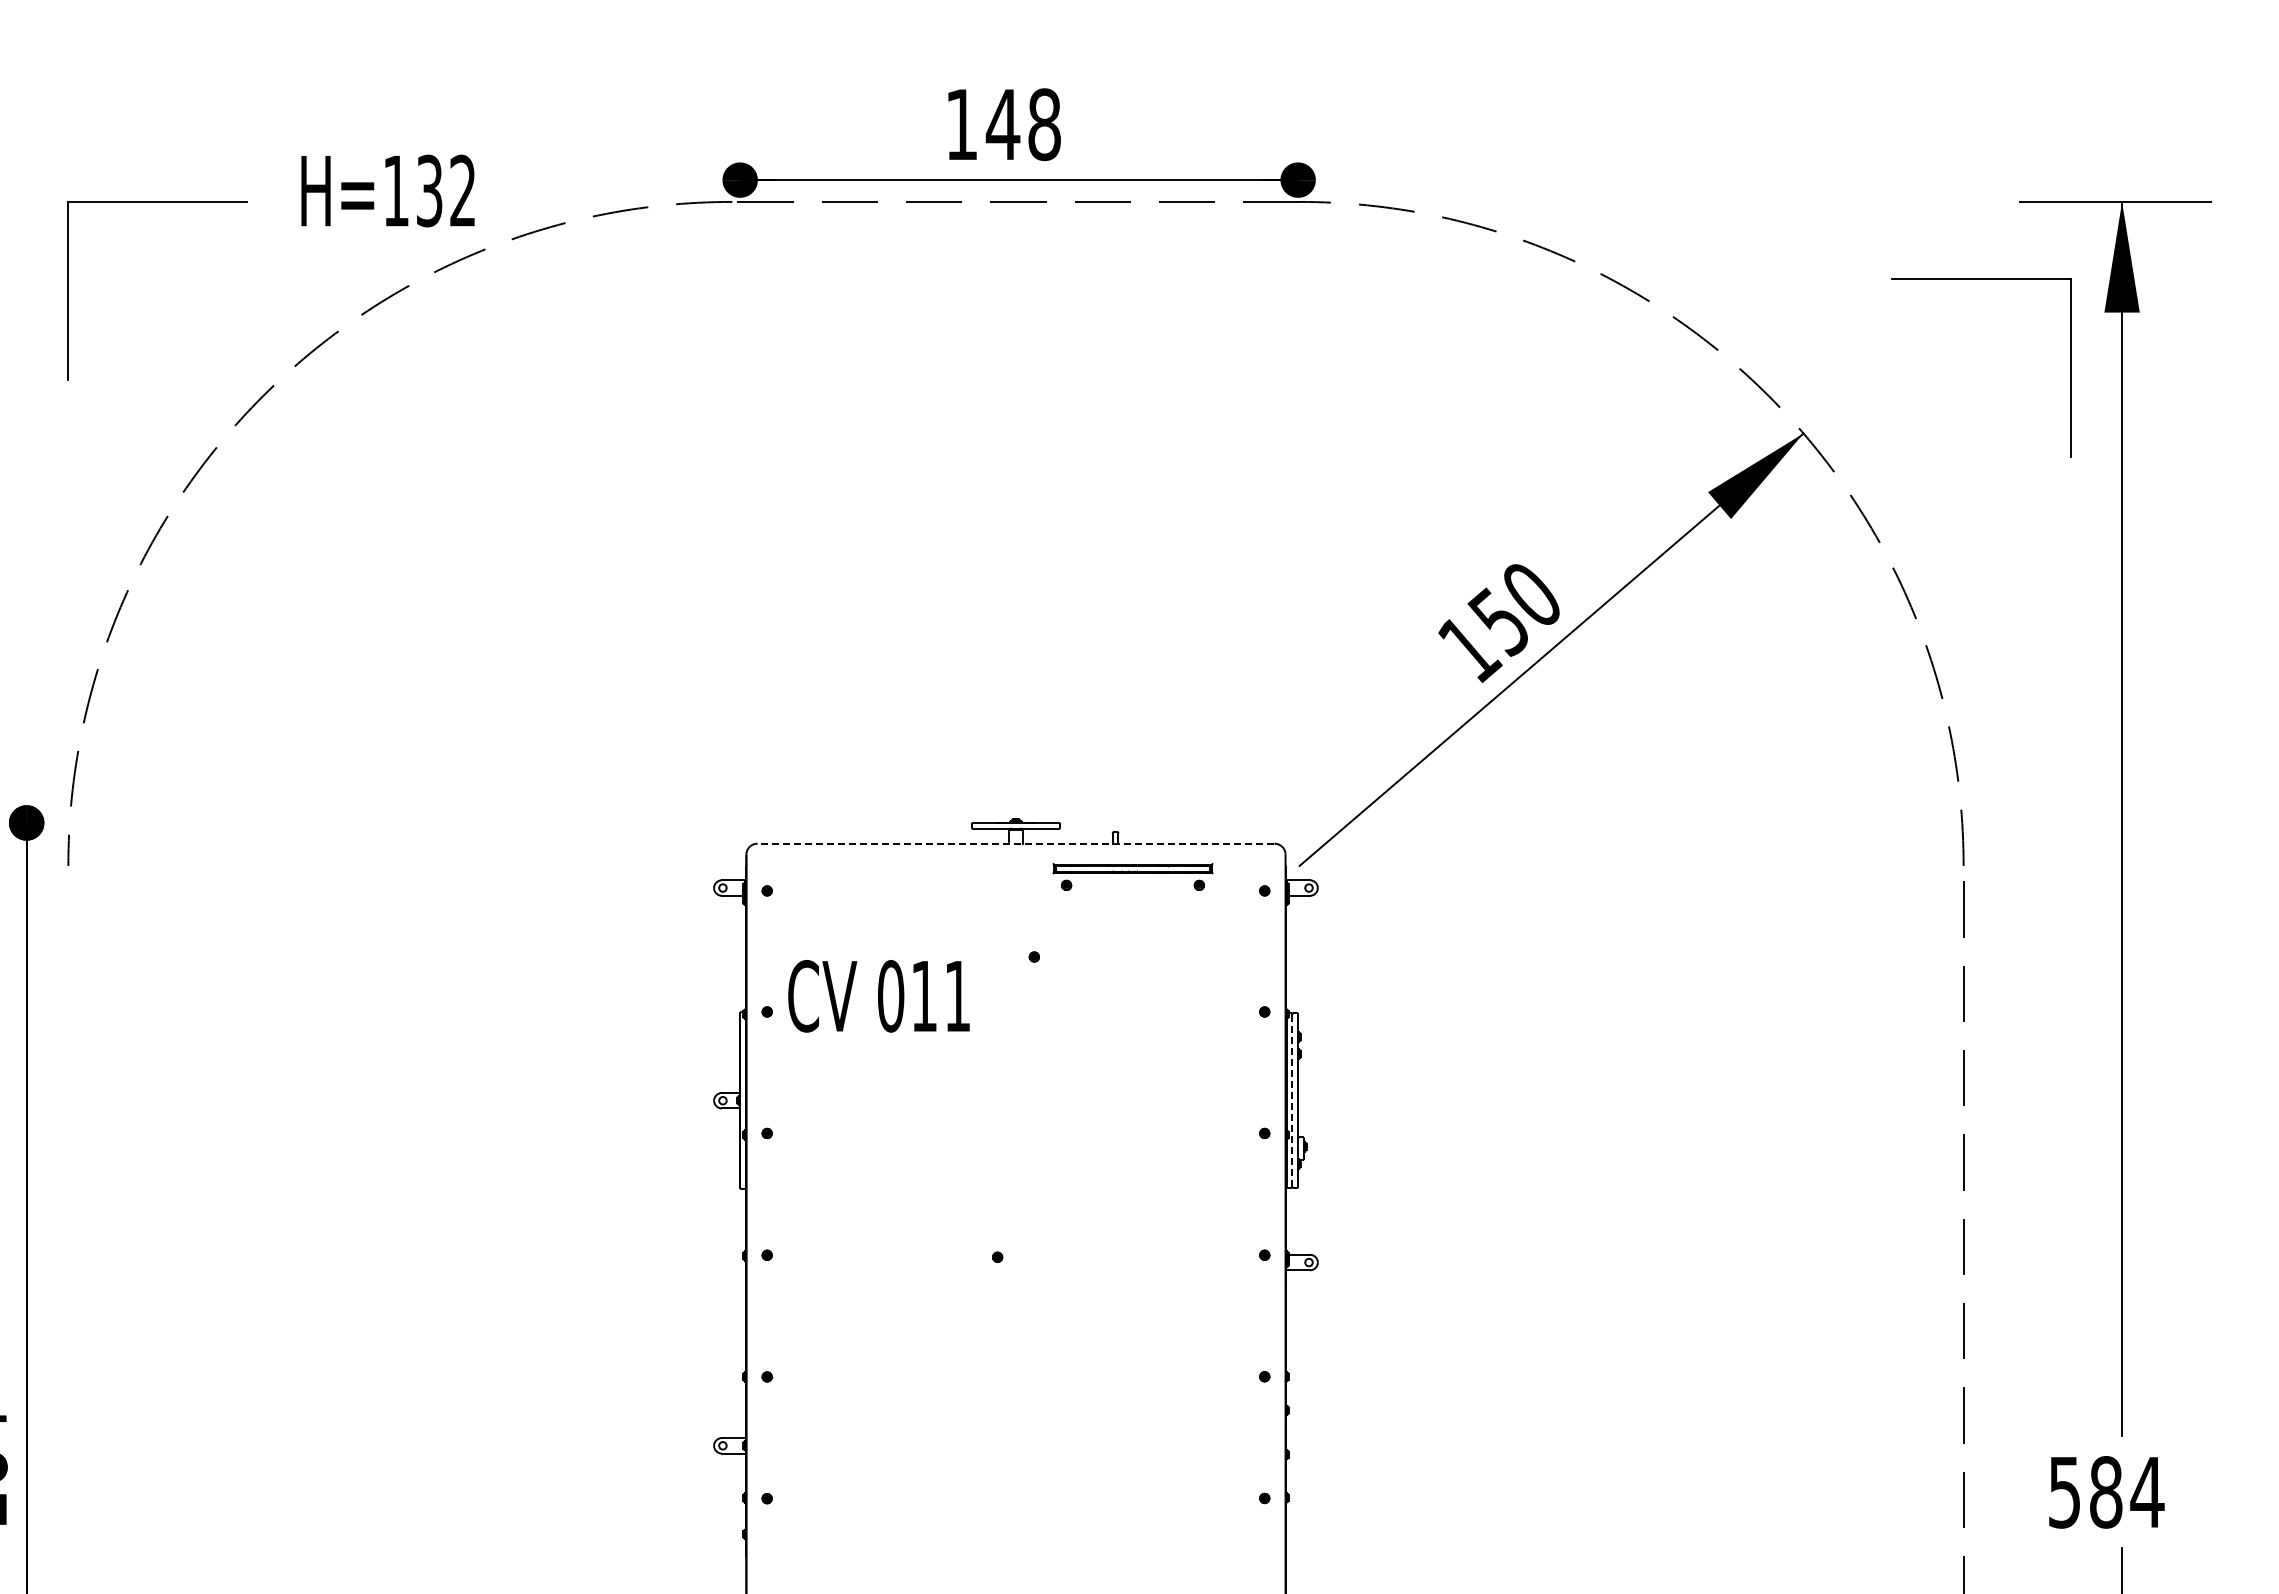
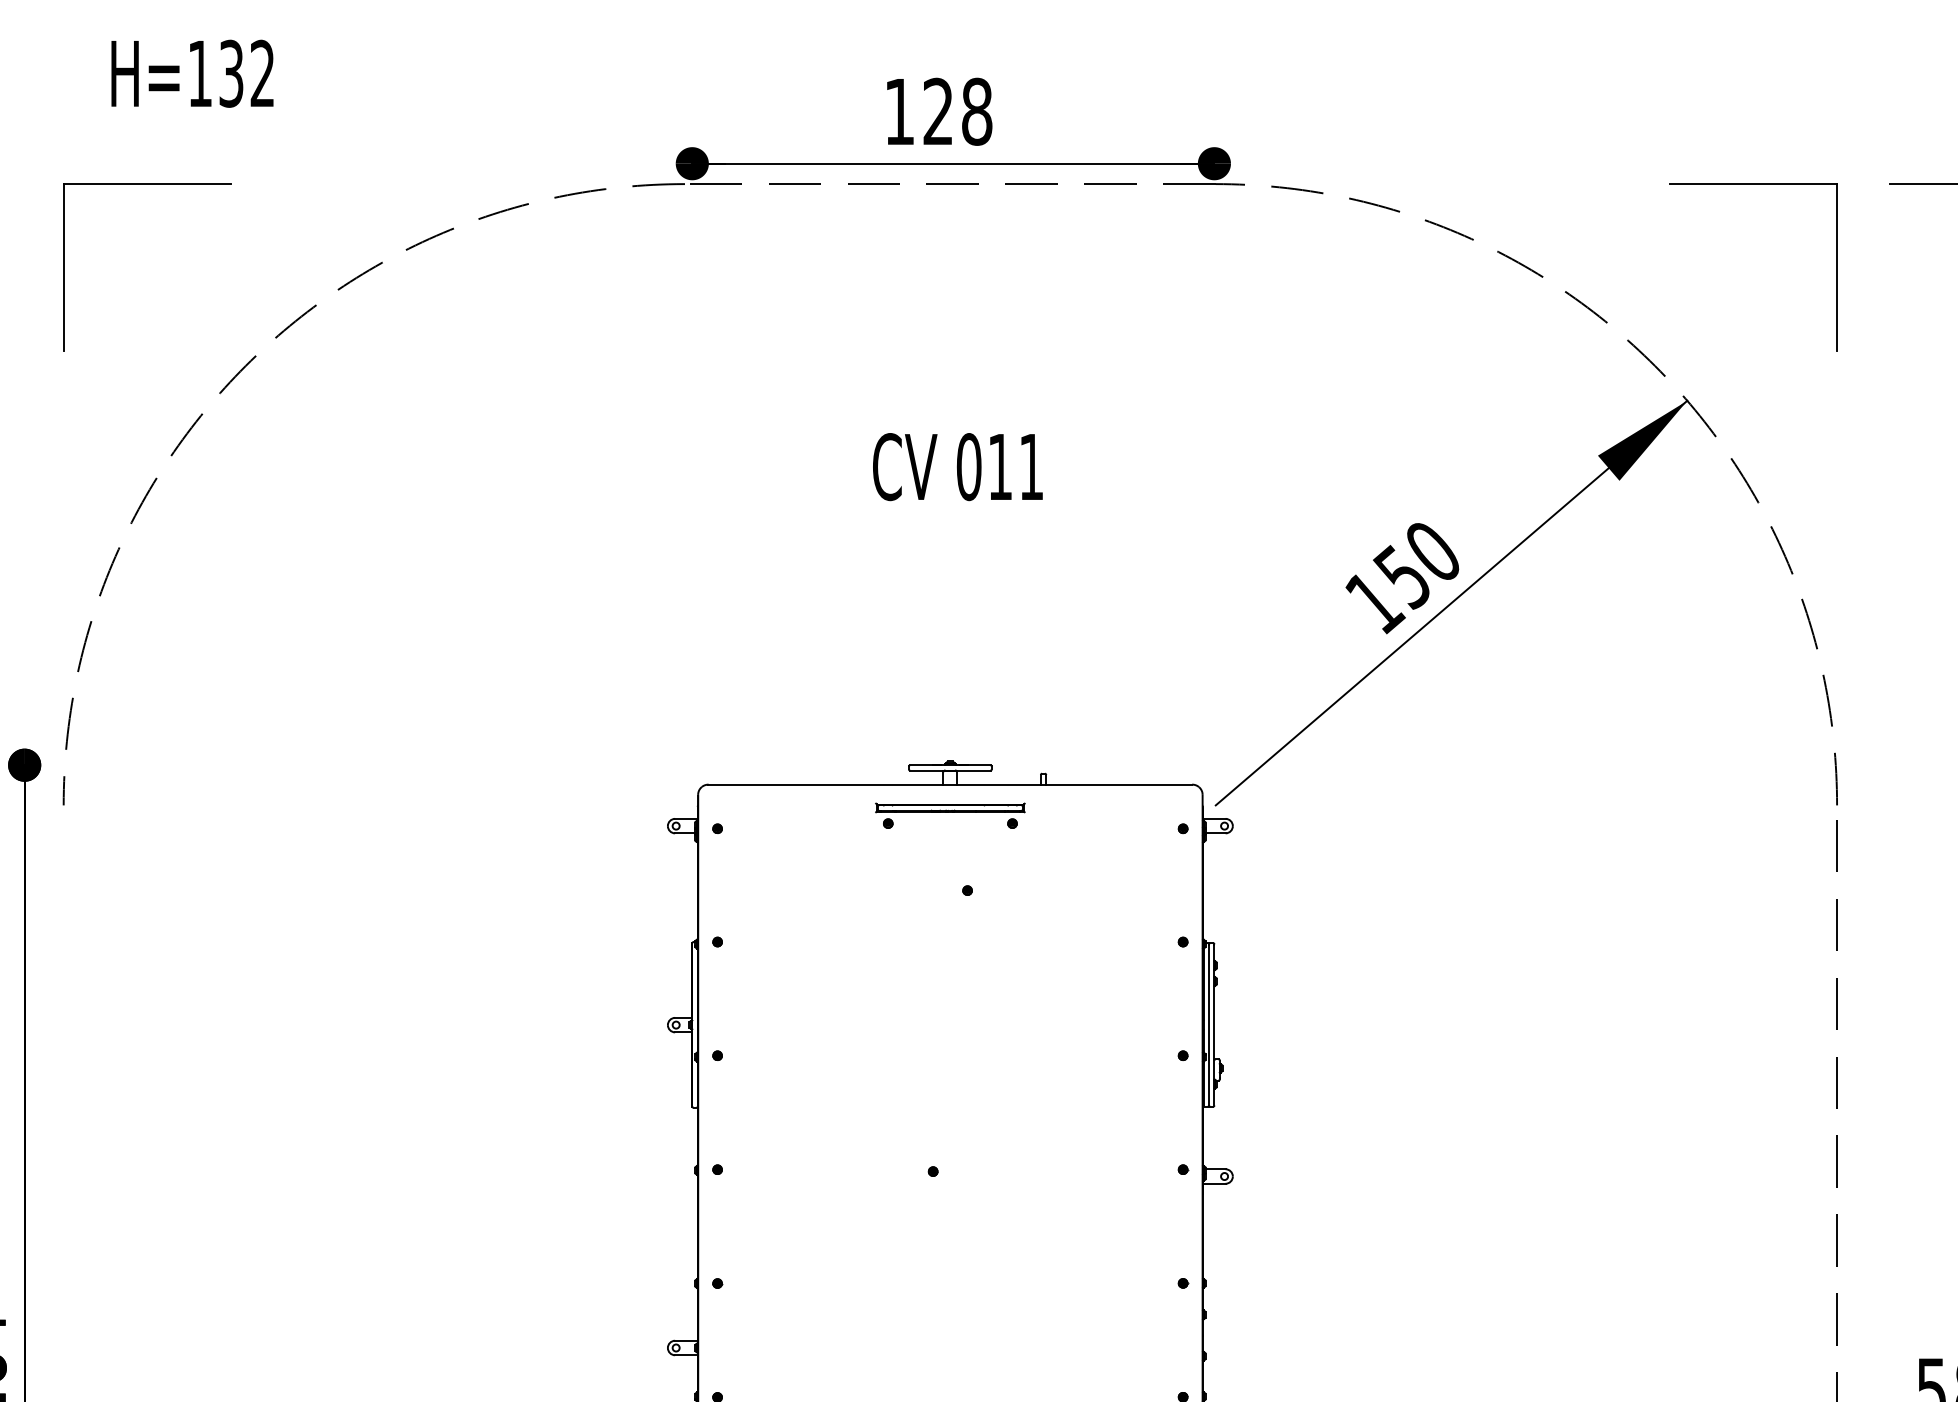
text: (1002, 123) -> (937, 110), 148 -> 128
text: (387, 190) -> (192, 73), moved
part: (1981, 279) -> (1753, 184), moved
line: (1015, 843) -> (949, 784), dashed -> solid
part: (1132, 876) -> (949, 815), moved
text: (878, 996) -> (957, 467), moved
line: (1292, 1101) -> (1209, 1025), dashed -> solid

